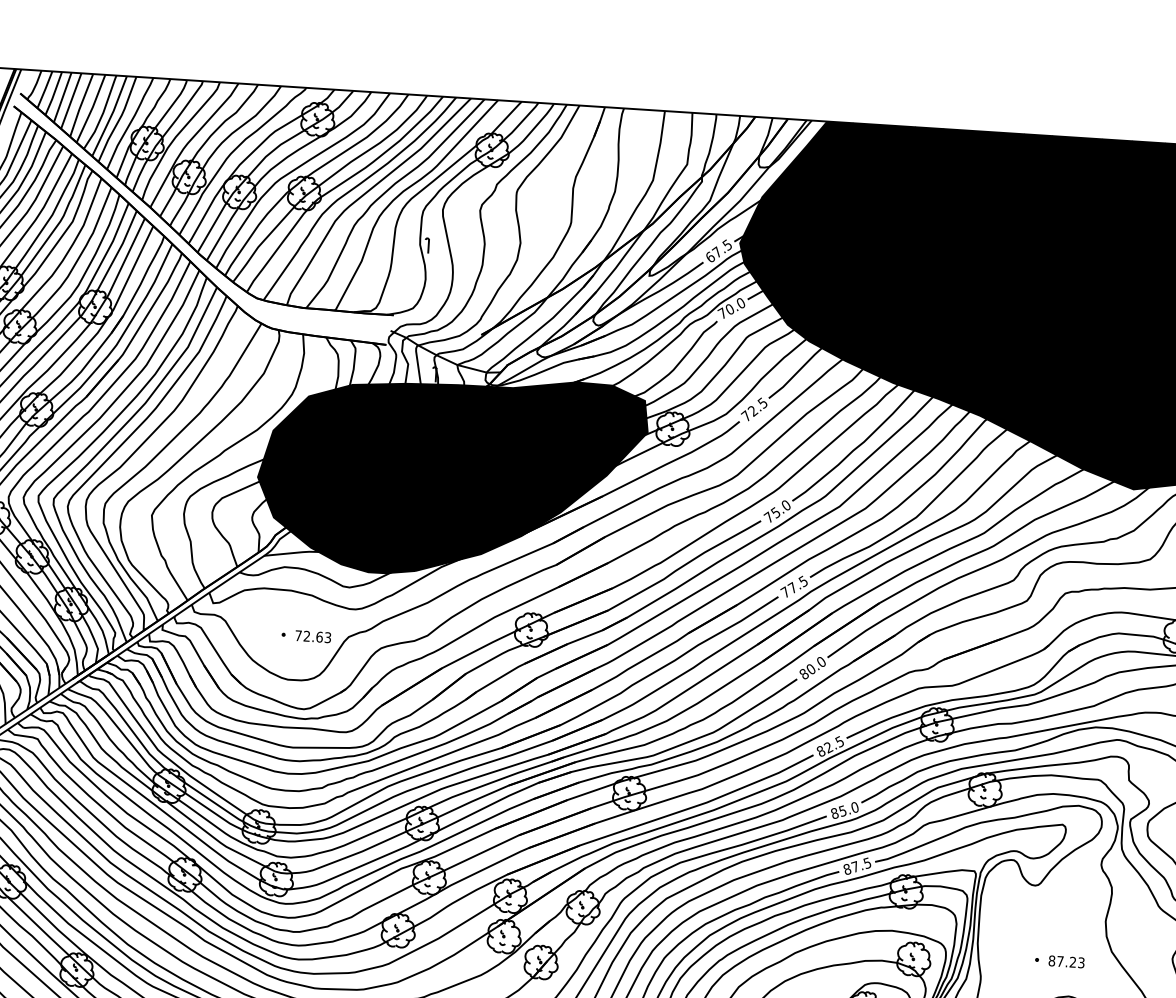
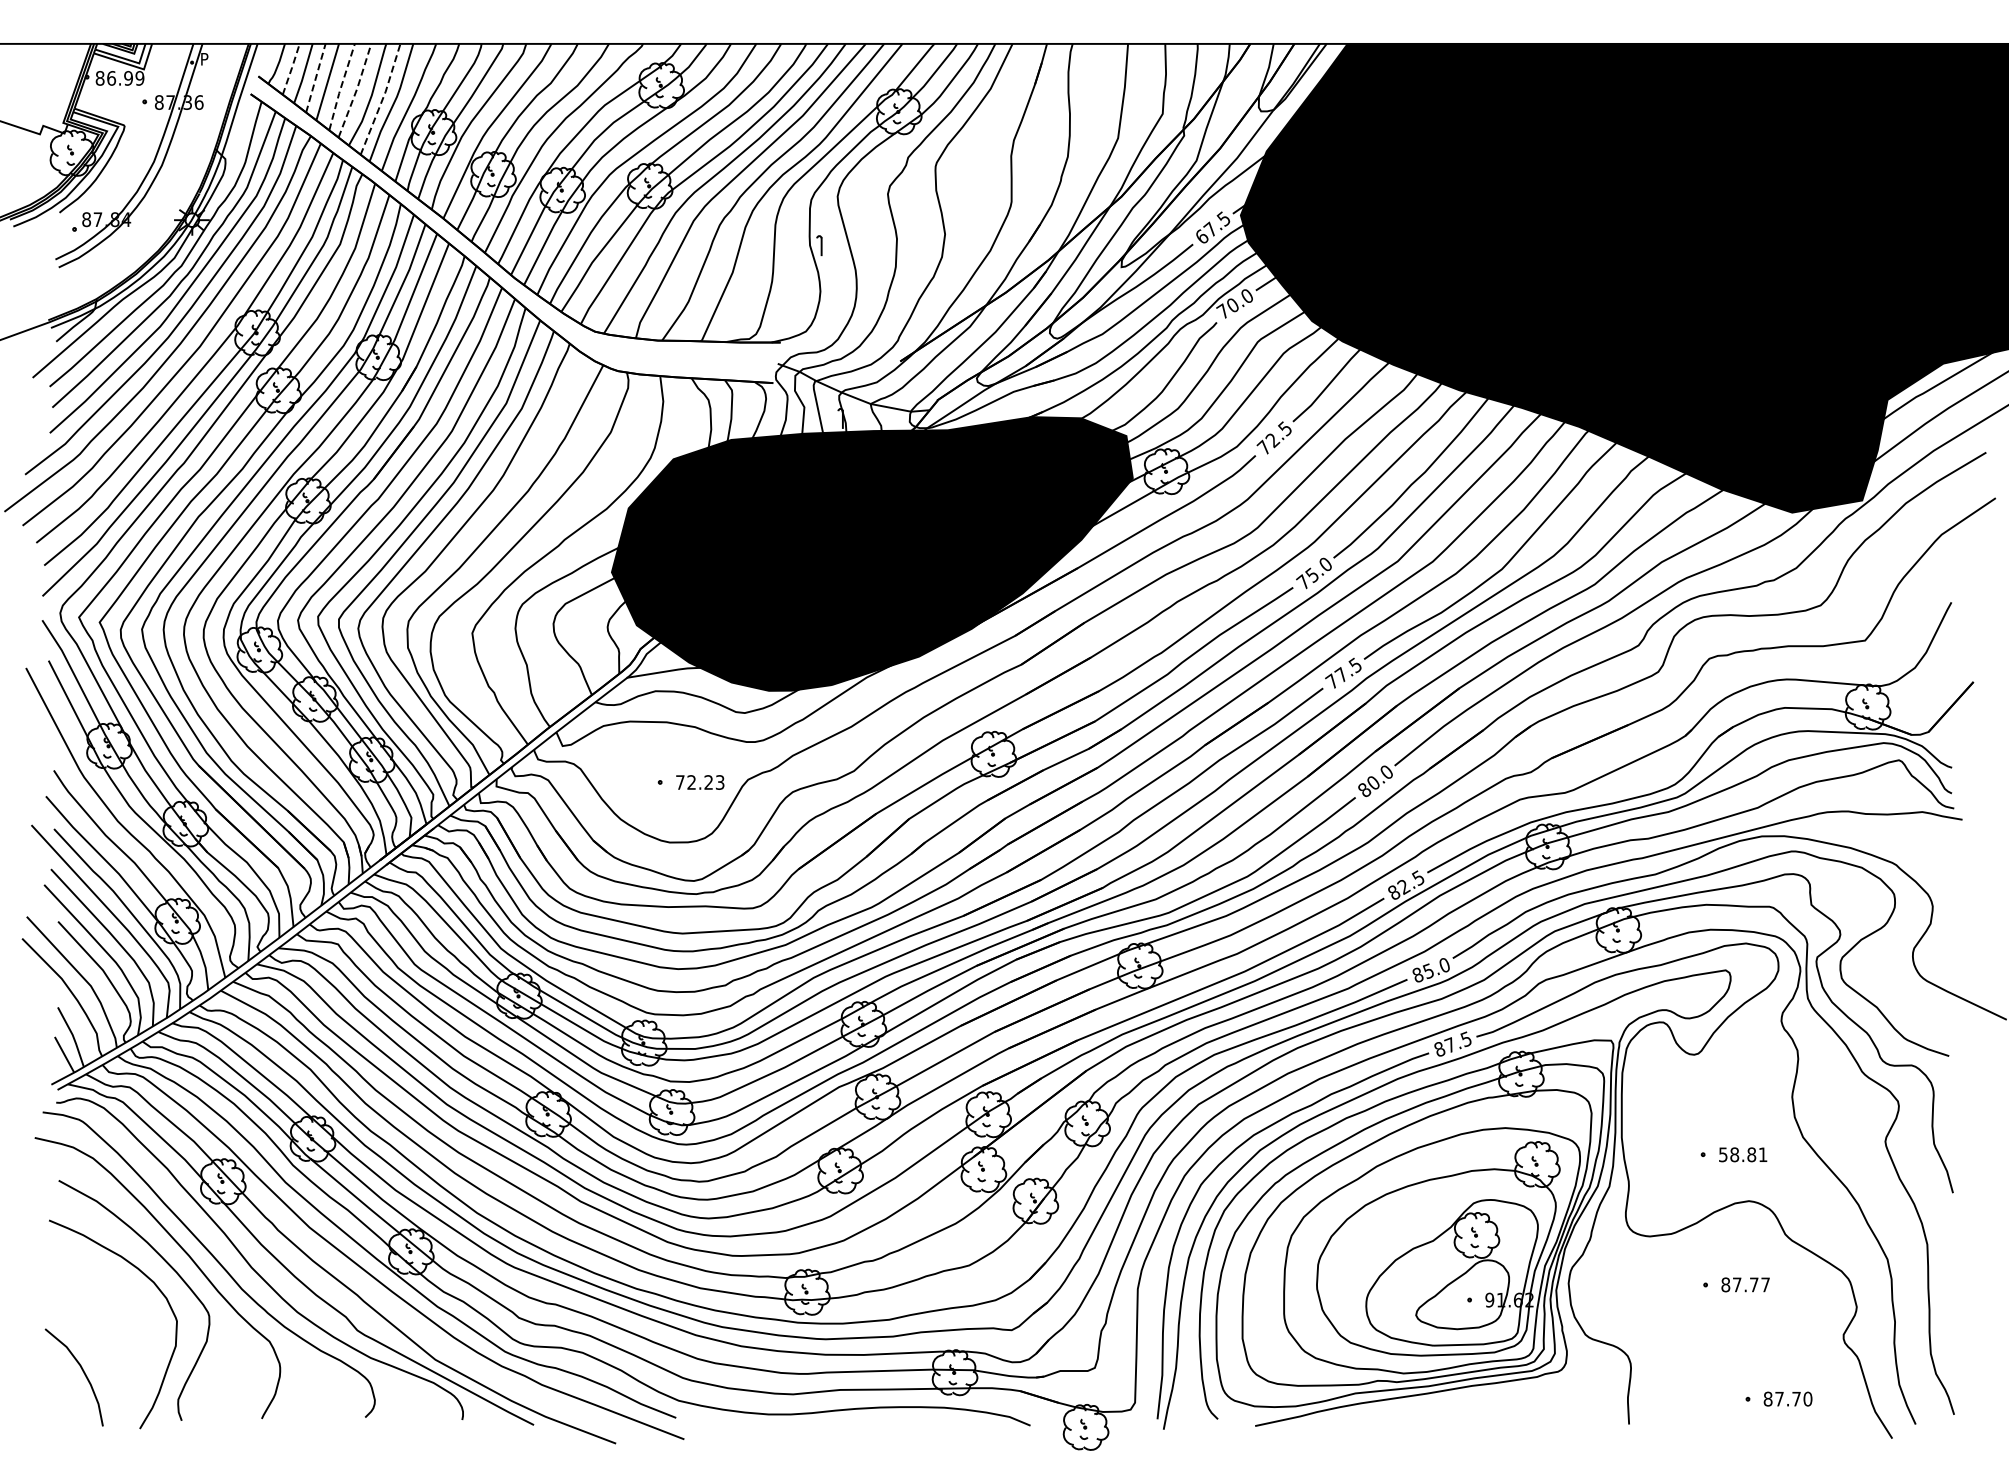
line: (45, 89) -> (291, 68), solid -> dashed
line: (62, 97) -> (315, 78), solid -> dashed
line: (81, 105) -> (341, 87), solid -> dashed
line: (92, 108) -> (356, 90), solid -> dashed
line: (110, 116) -> (382, 99), solid -> dashed
text: (319, 637) -> (708, 782), 72.63 -> 72.23
text: (1066, 961) -> (1743, 1154), 87.23 -> 58.81

